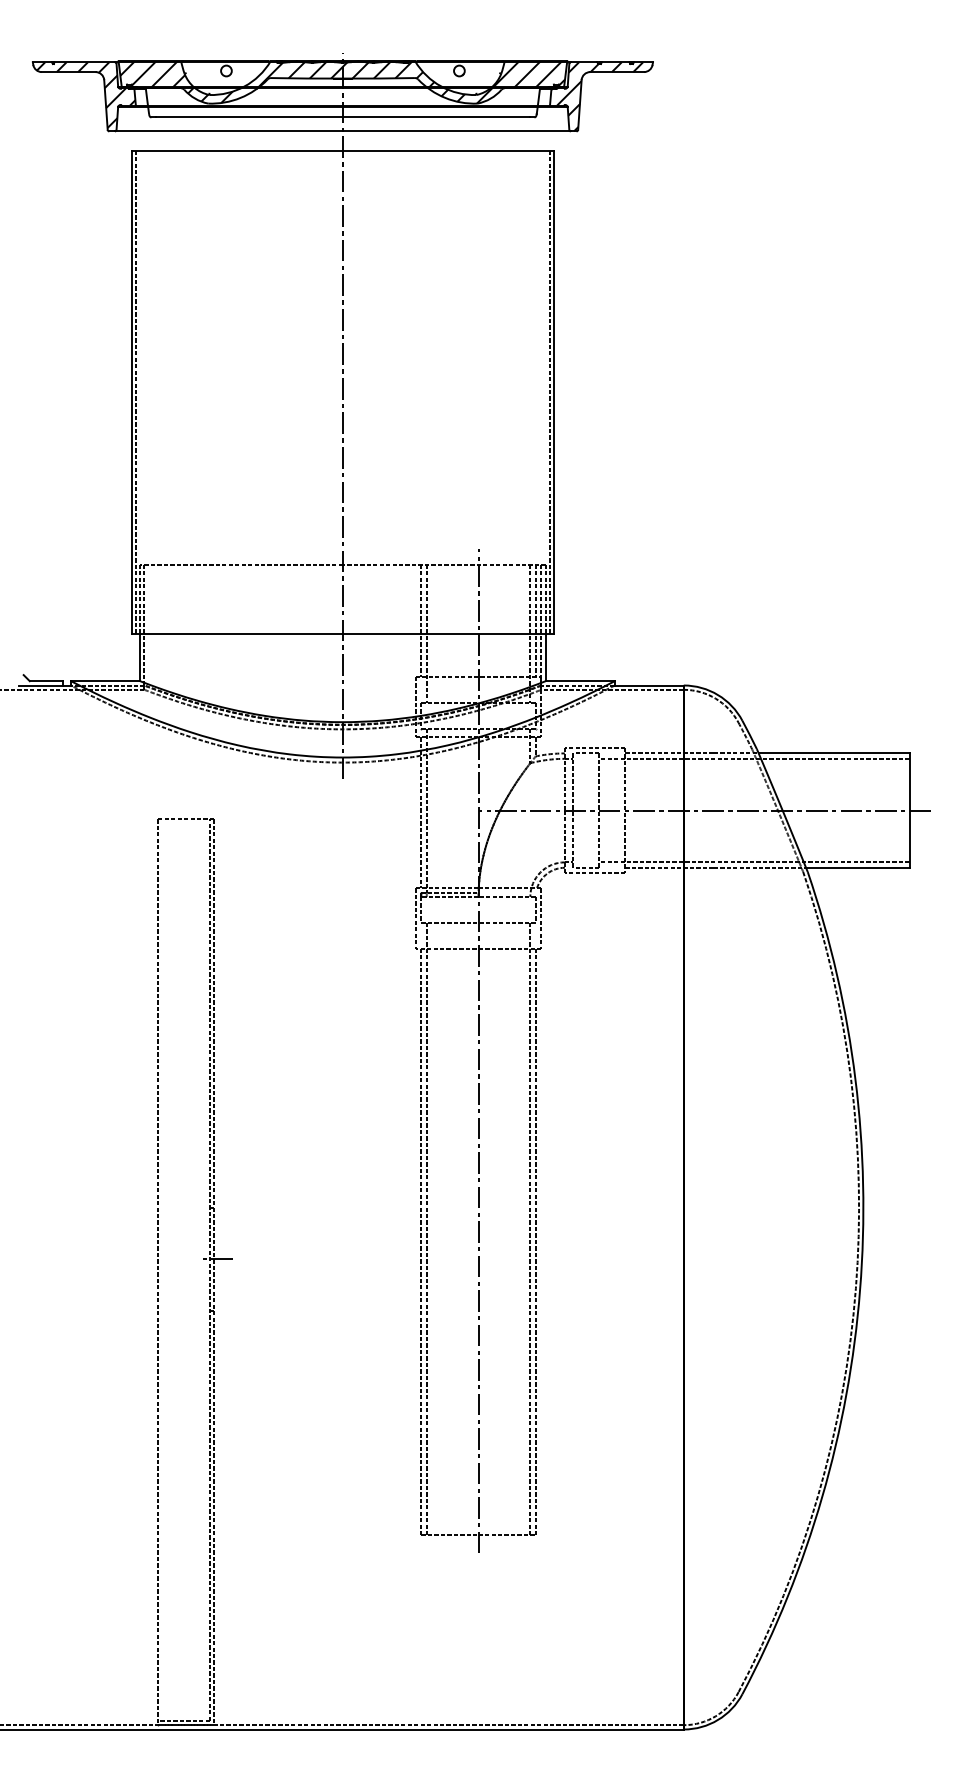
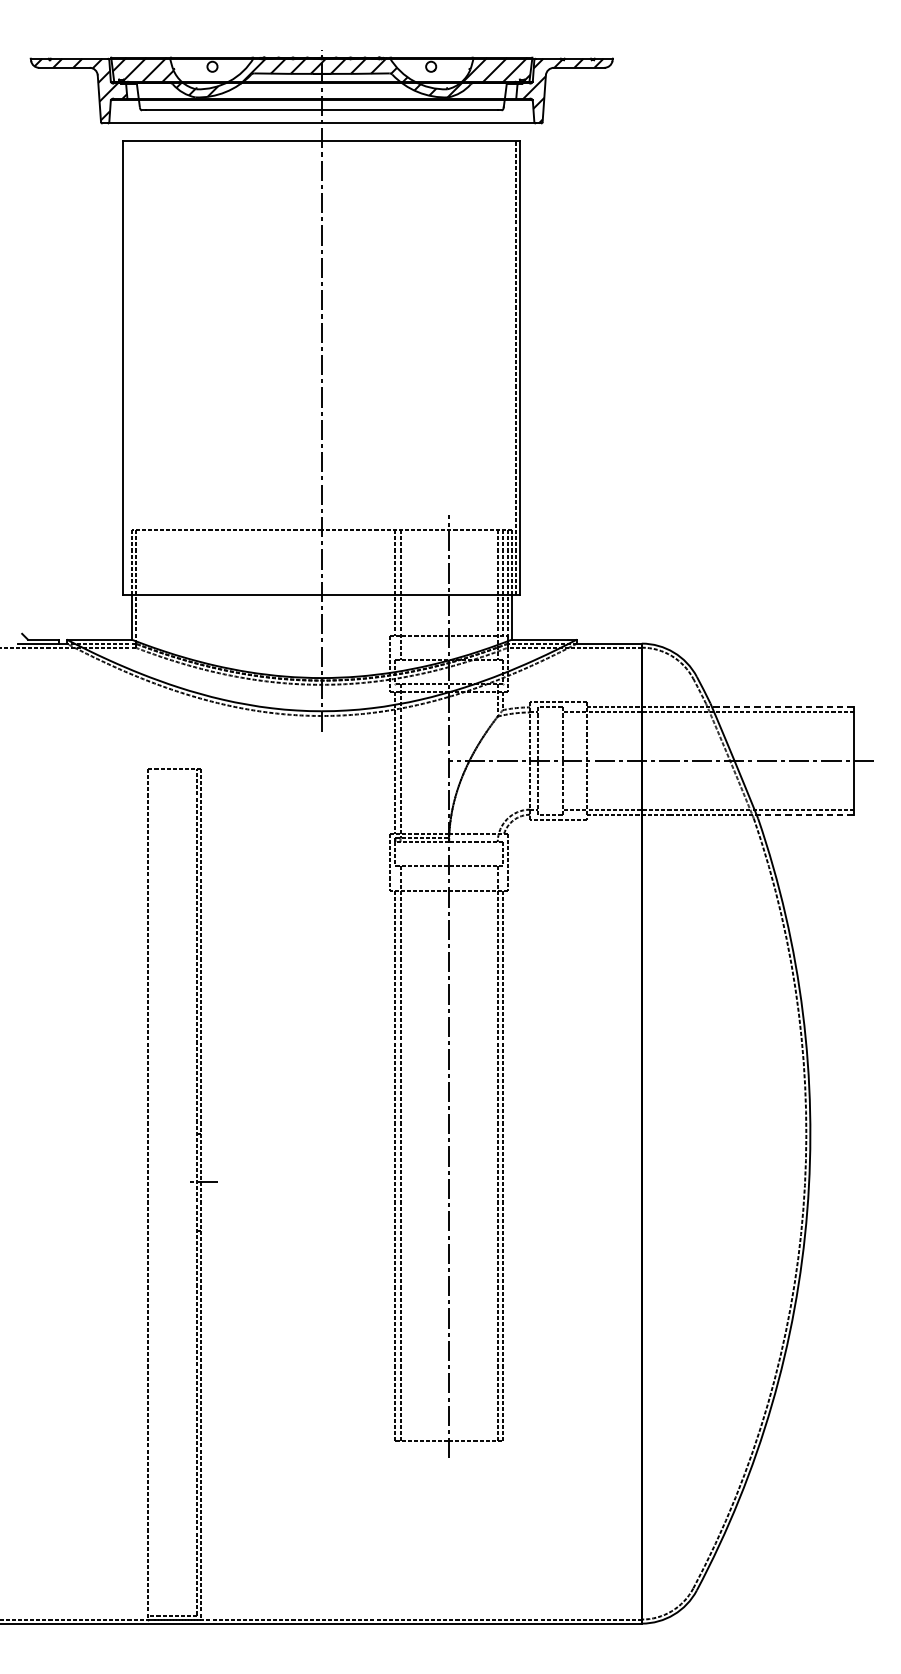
line: (135, 391) -> (127, 367), removed
line: (833, 753) -> (782, 707), solid -> dashed
line: (857, 867) -> (804, 814), solid -> dashed

